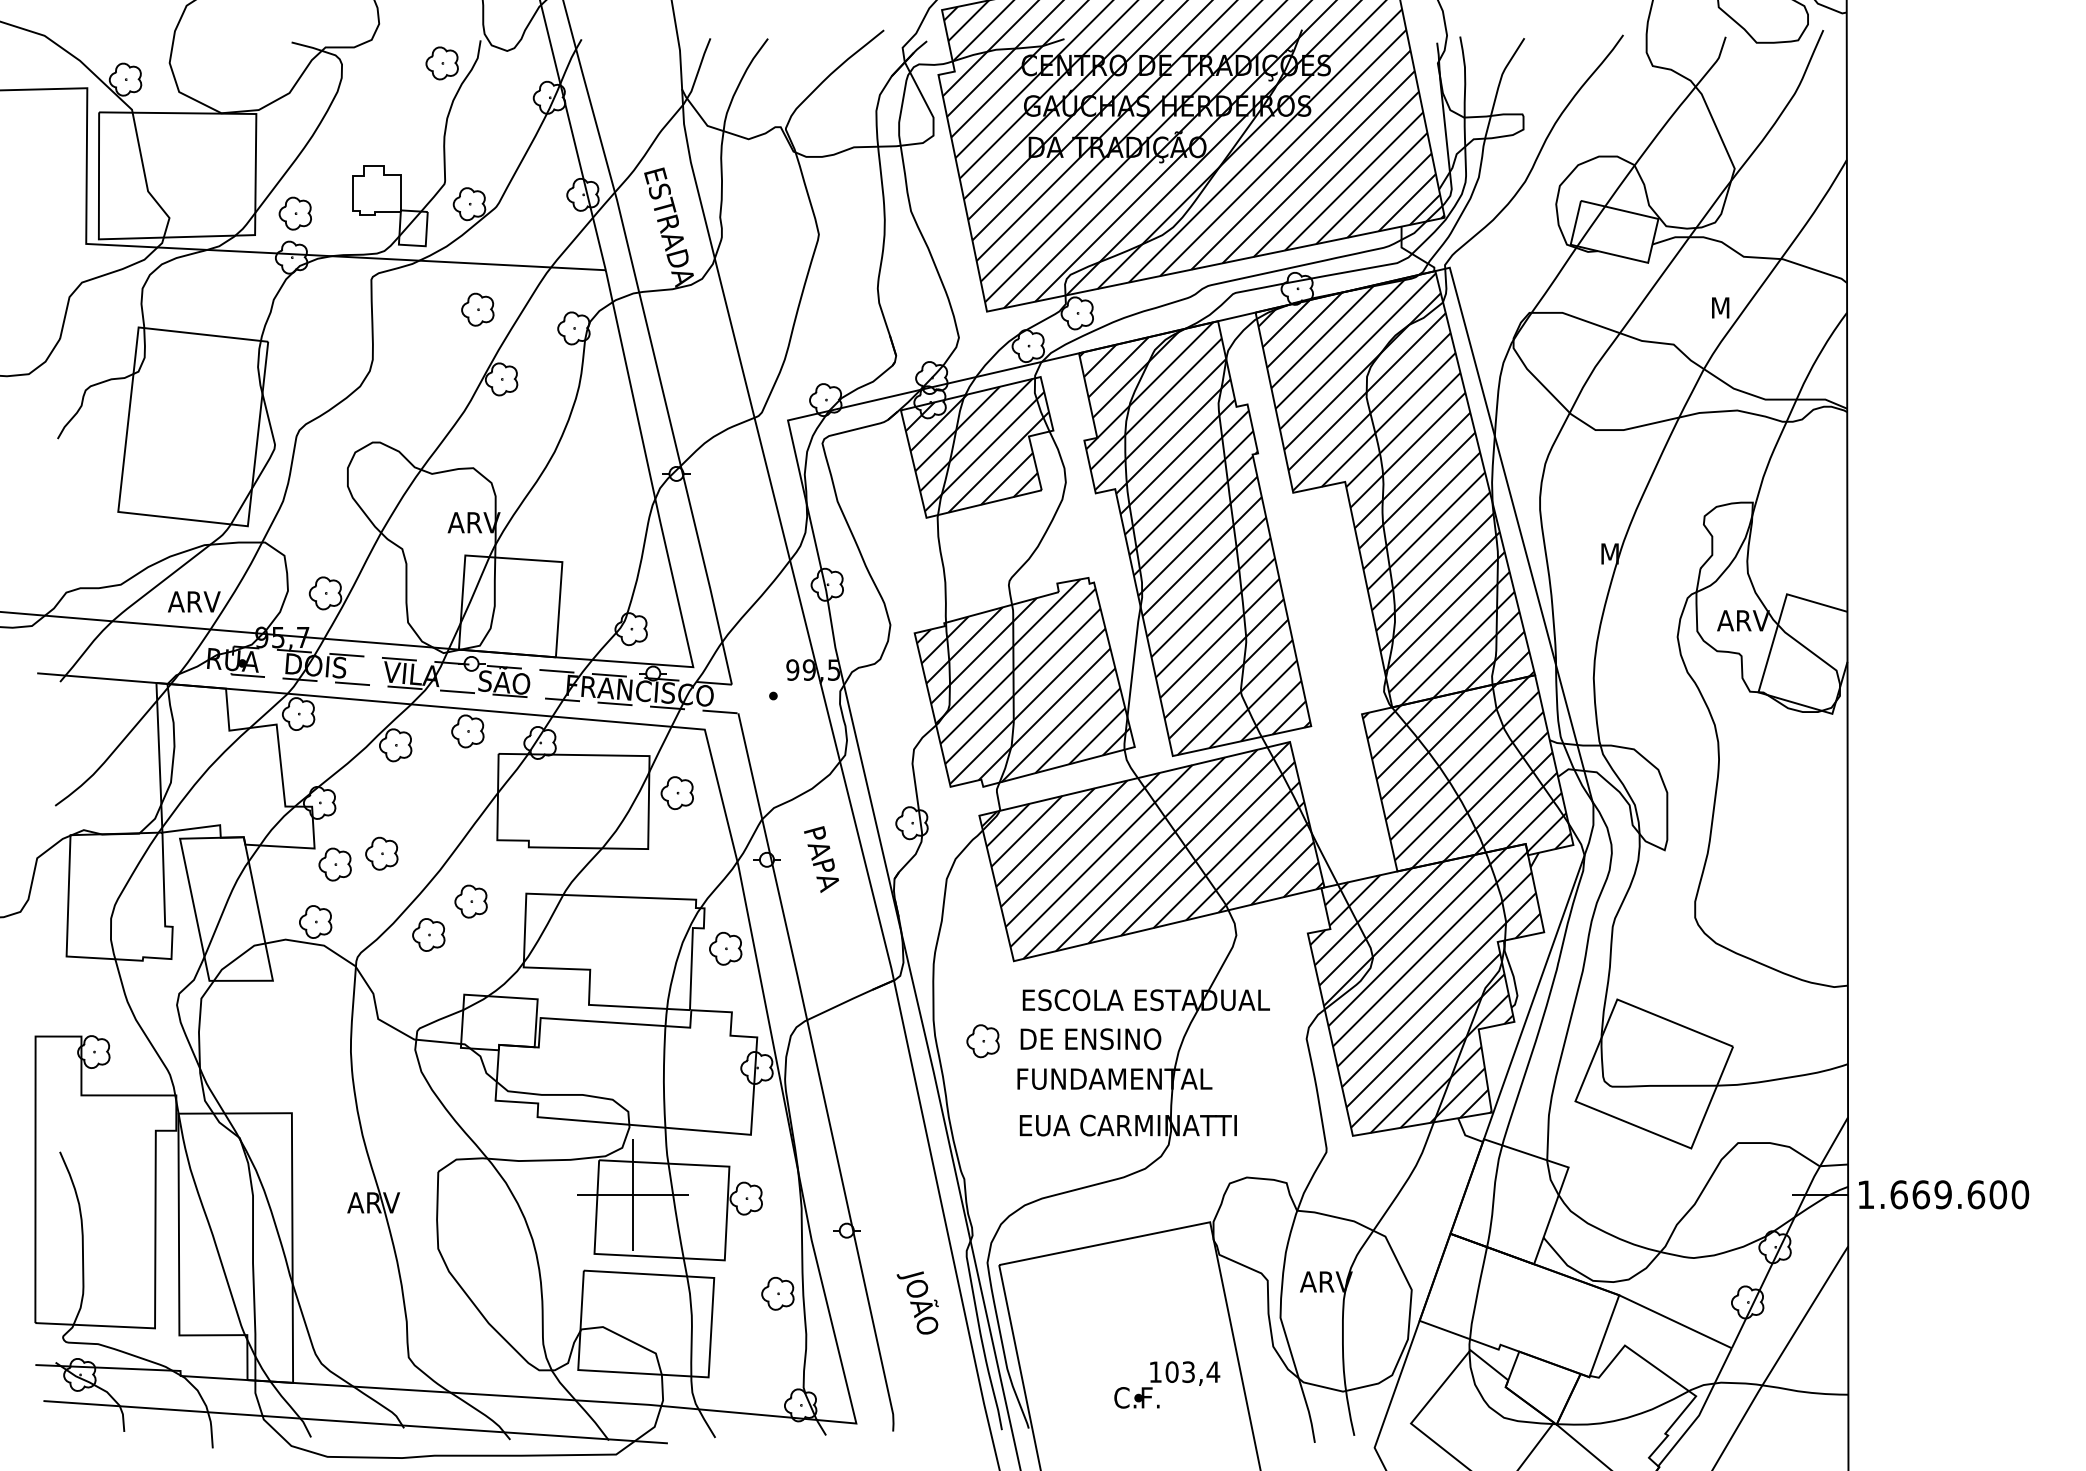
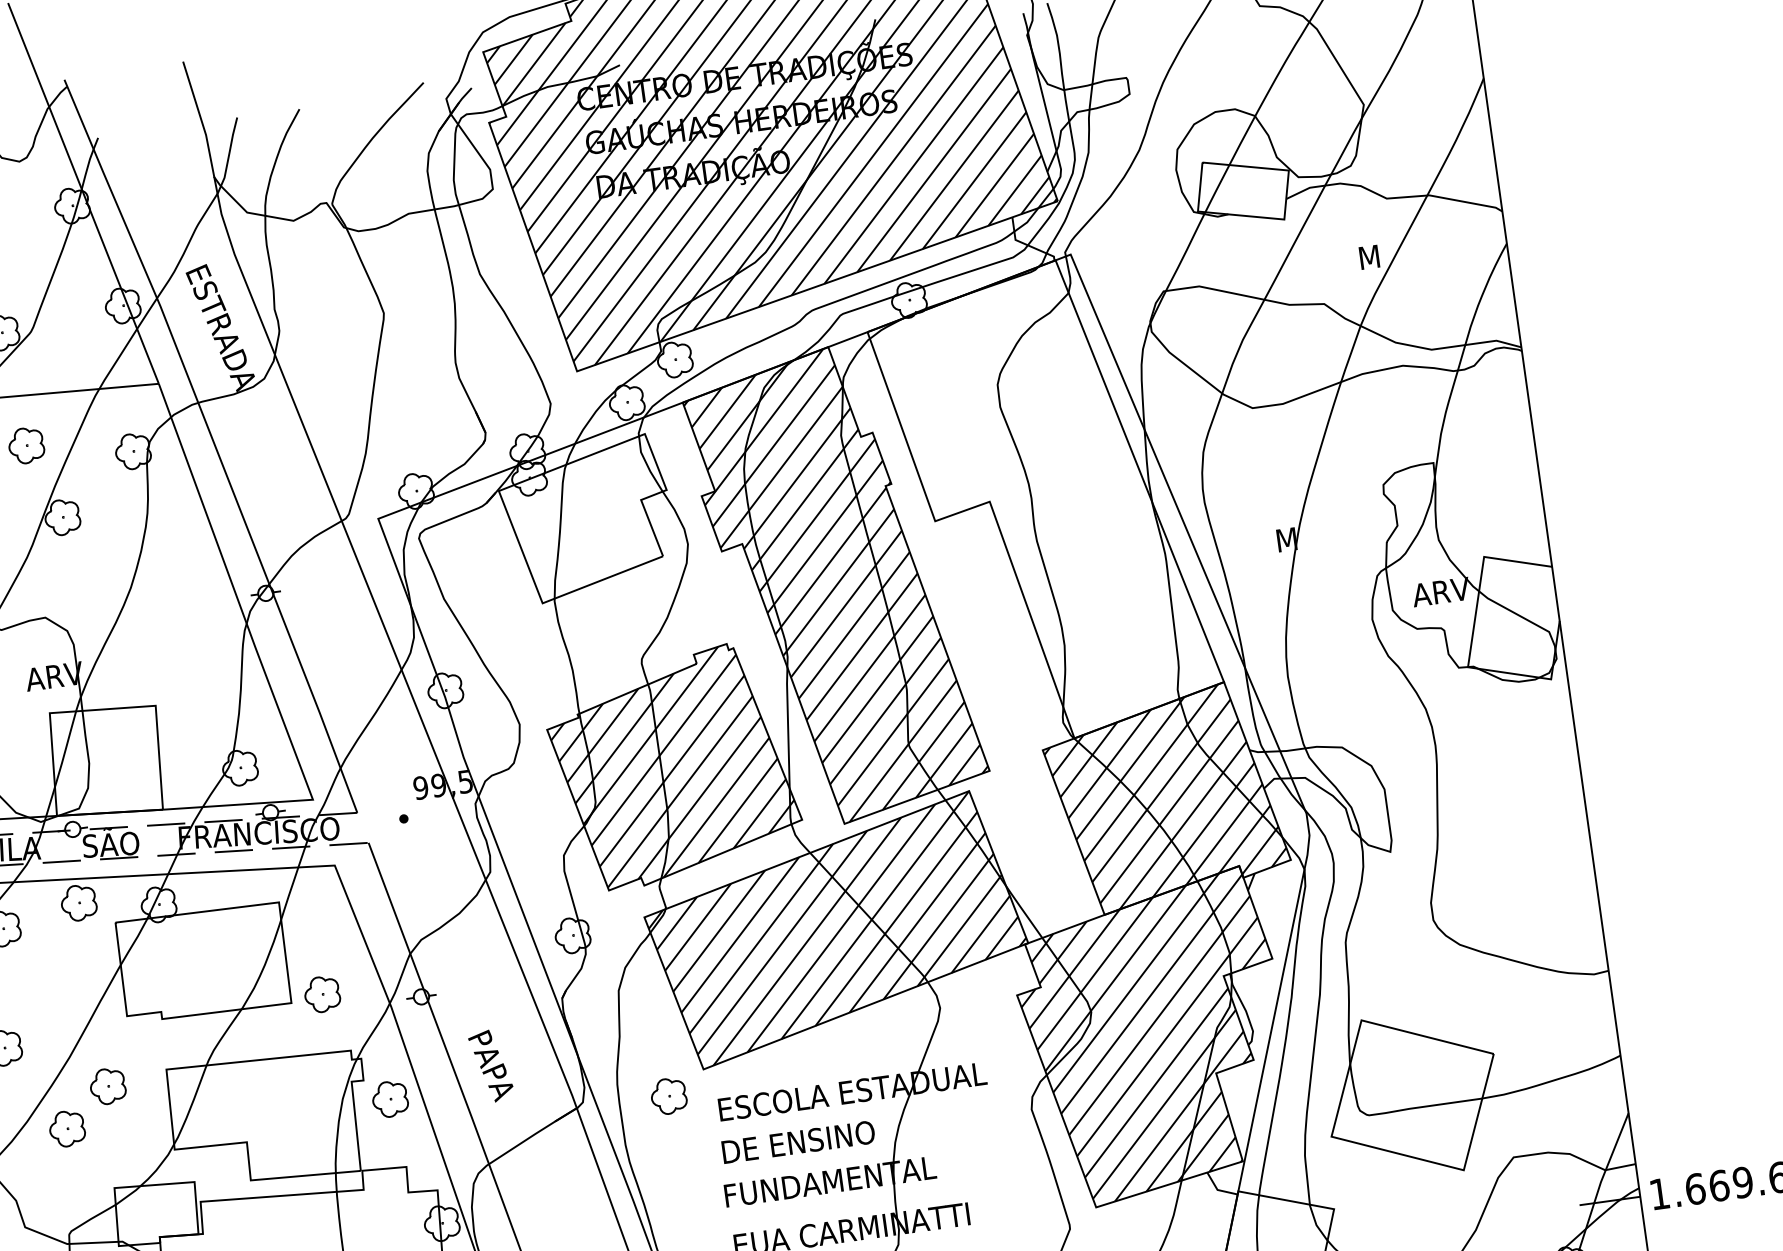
hatch: (975, 445) -> (584, 517), removed
hatch: (1396, 489) -> (1046, 502), removed
part: (676, 793) -> (321, 994), moved
text: (821, 859) -> (491, 1066), moved
part: (982, 1041) -> (668, 1096), moved

